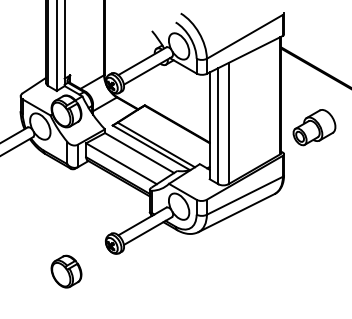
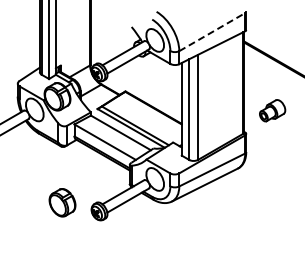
line: (245, 36) -> (212, 31), solid -> dashed
part: (314, 127) -> (272, 110), size x0.7
part: (66, 271) -> (62, 202), moved

